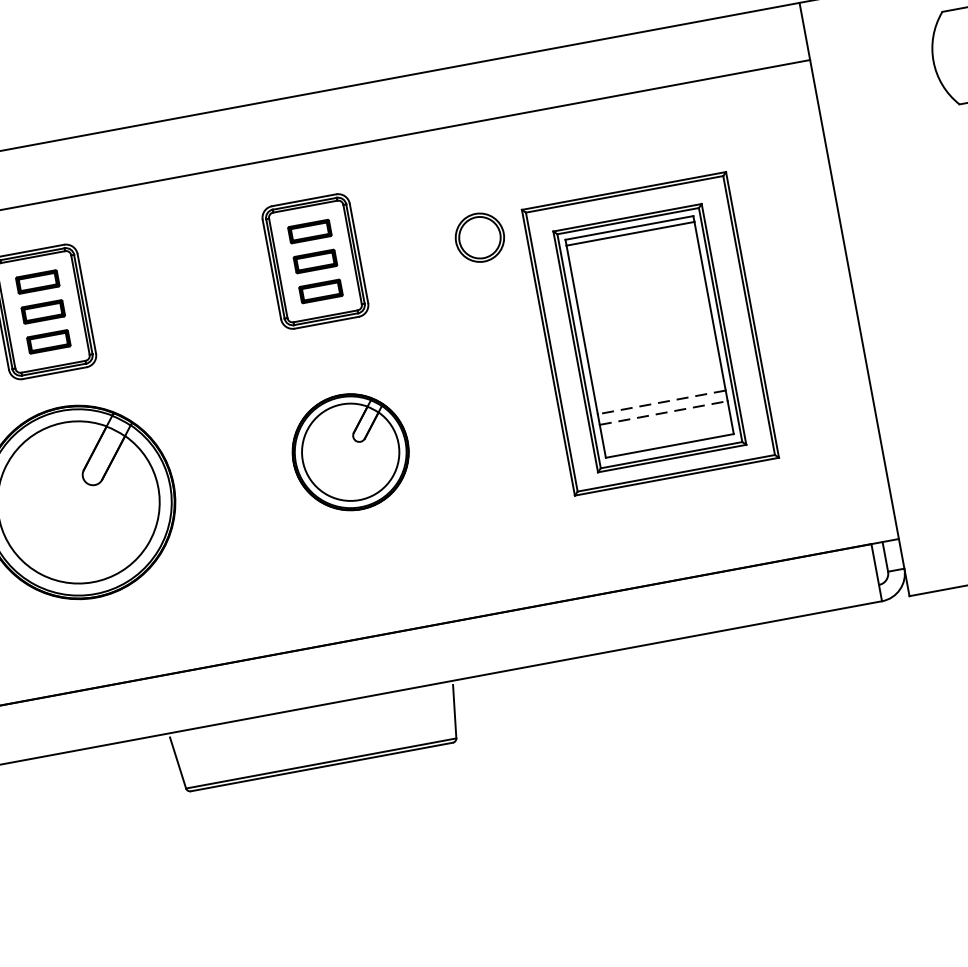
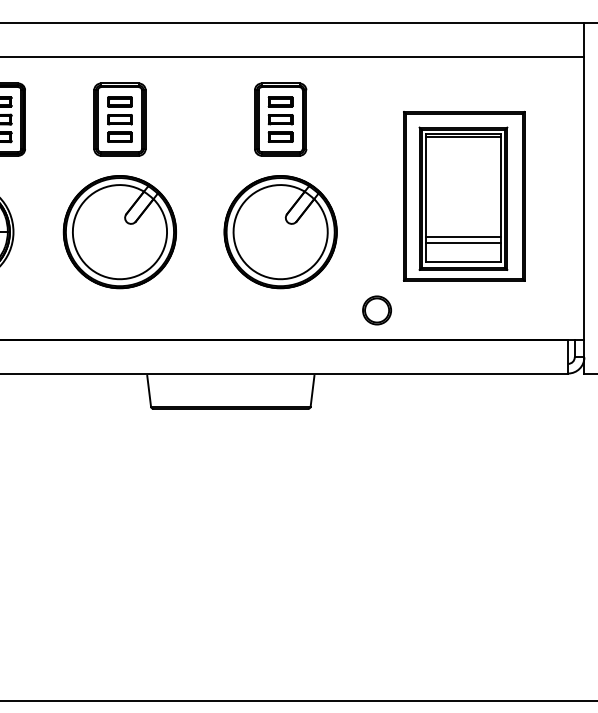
part: (478, 237) -> (376, 310), moved
line: (661, 402) -> (463, 236), dashed -> solid
line: (663, 412) -> (463, 242), dashed -> solid
part: (350, 452) -> (280, 232), size x1.67

